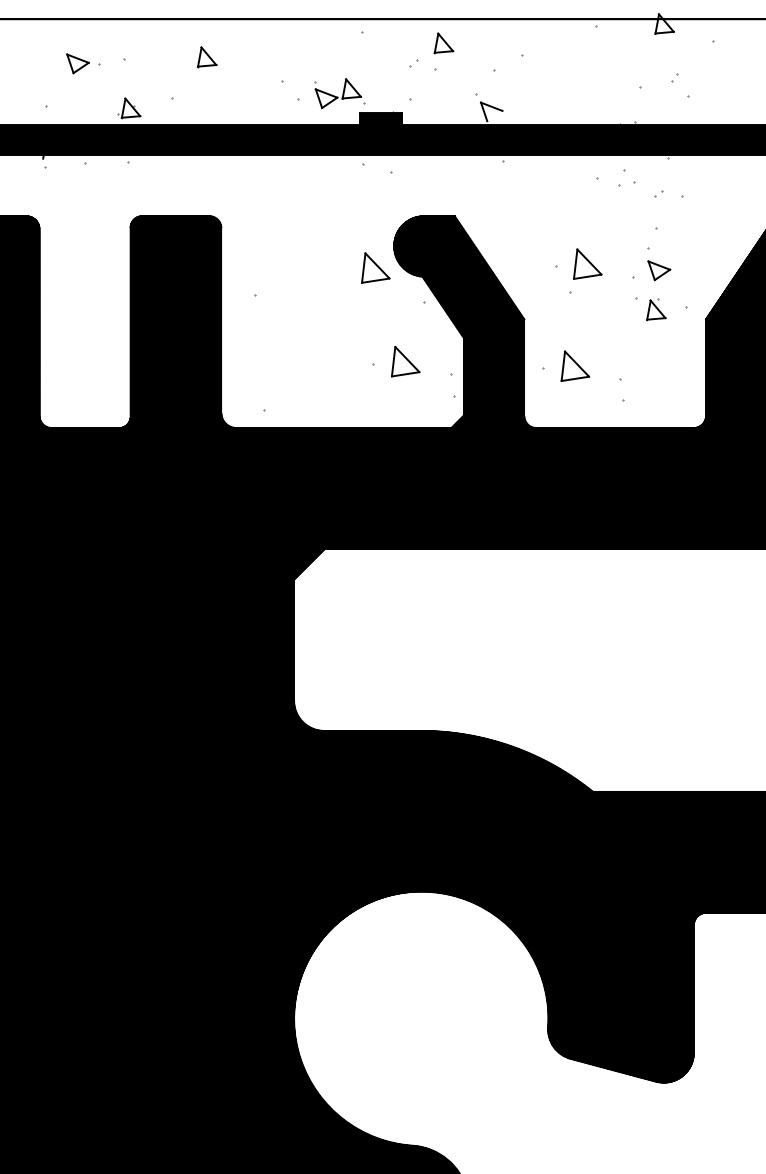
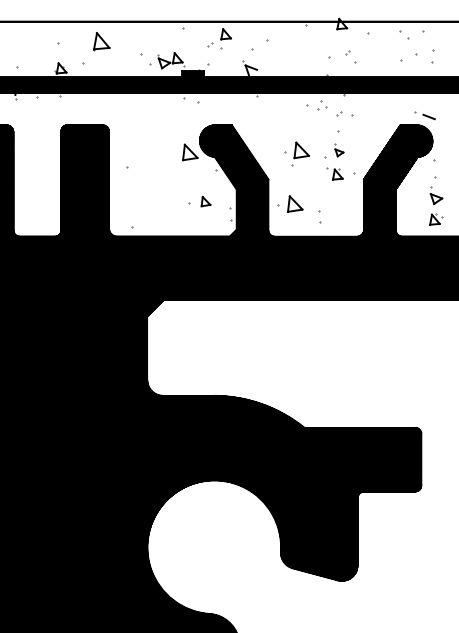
part: (206, 57) -> (101, 41), size x1.6
part: (83, 64) -> (36, 45), removed
part: (659, 264) -> (339, 150), size x0.7
part: (404, 361) -> (205, 201), size x0.6

